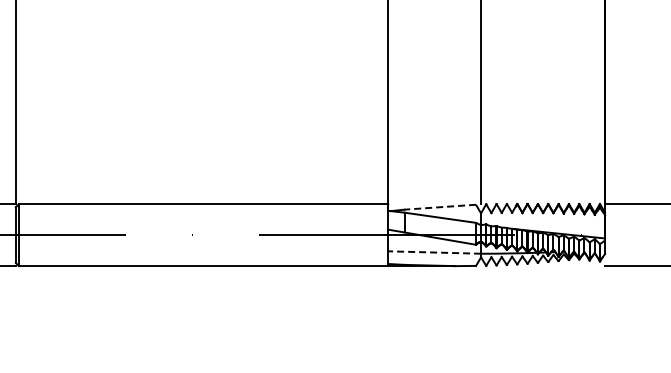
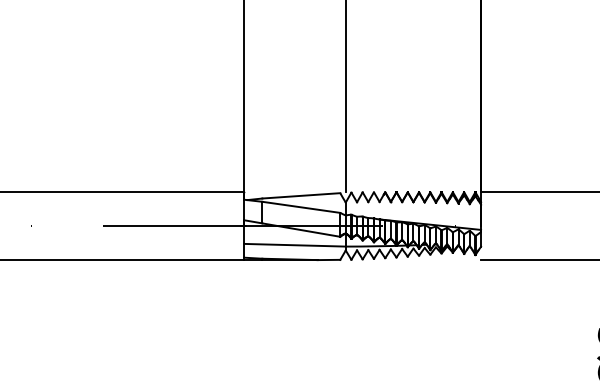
line: (440, 207) -> (301, 196), dashed -> solid
line: (434, 252) -> (294, 245), dashed -> solid

